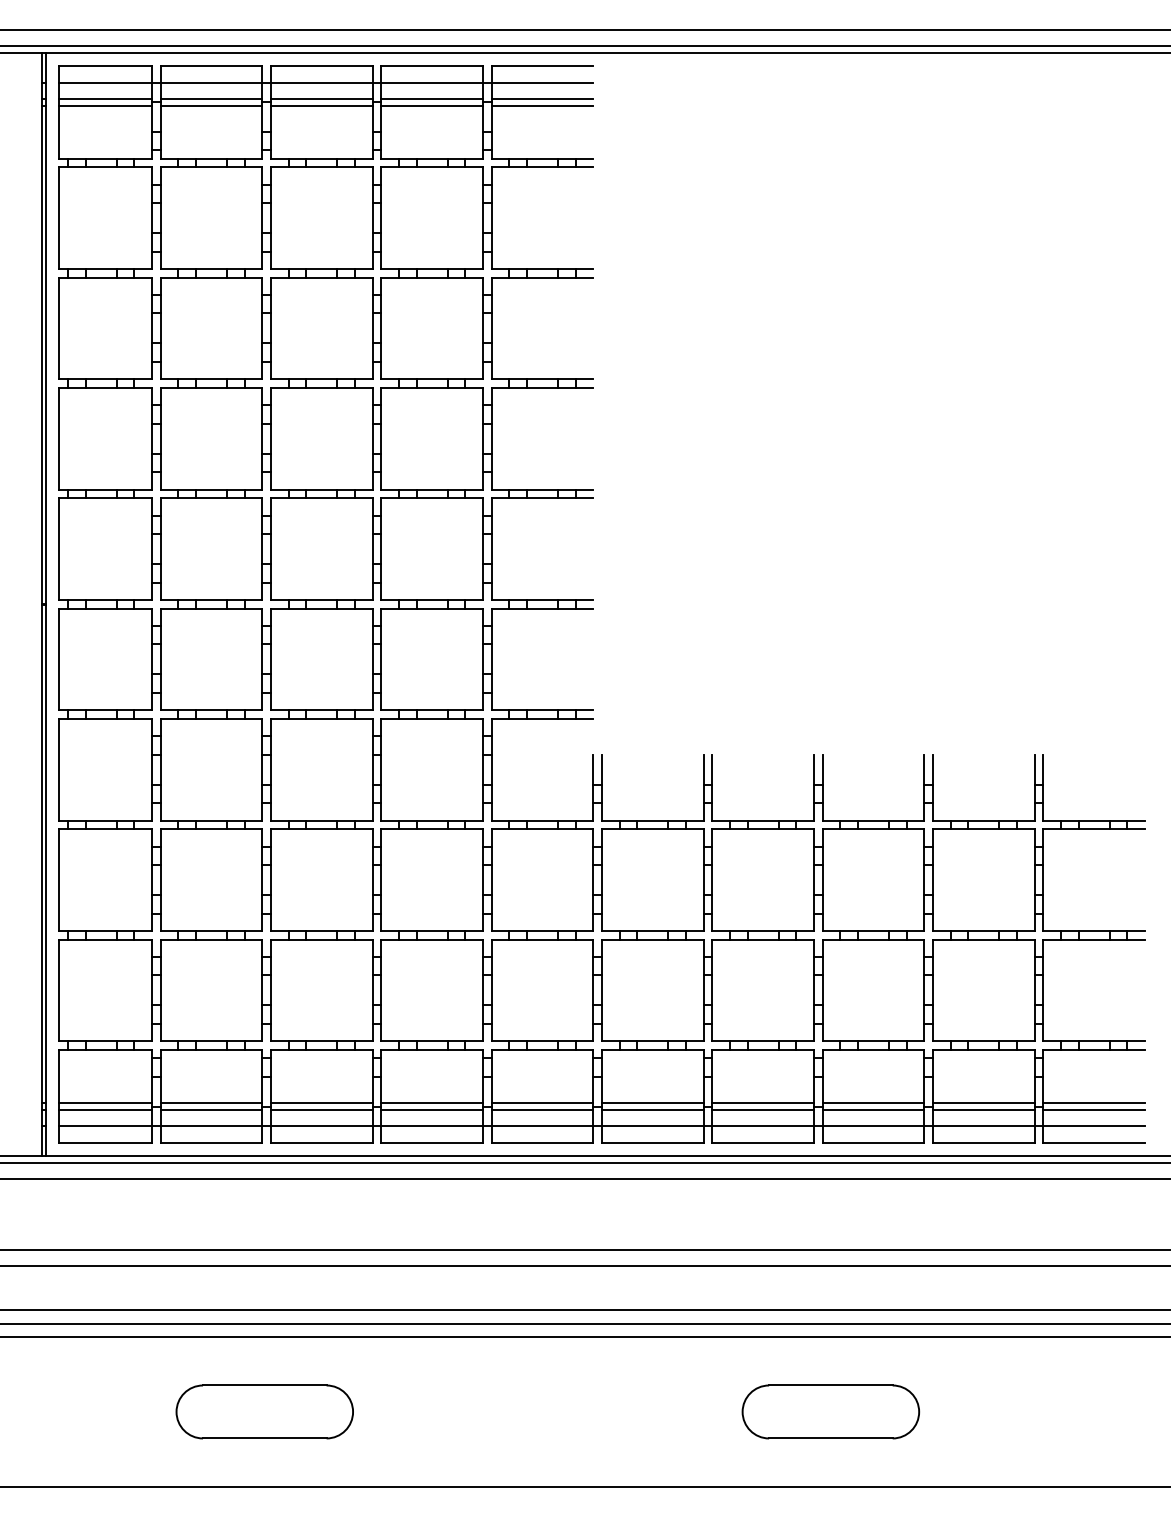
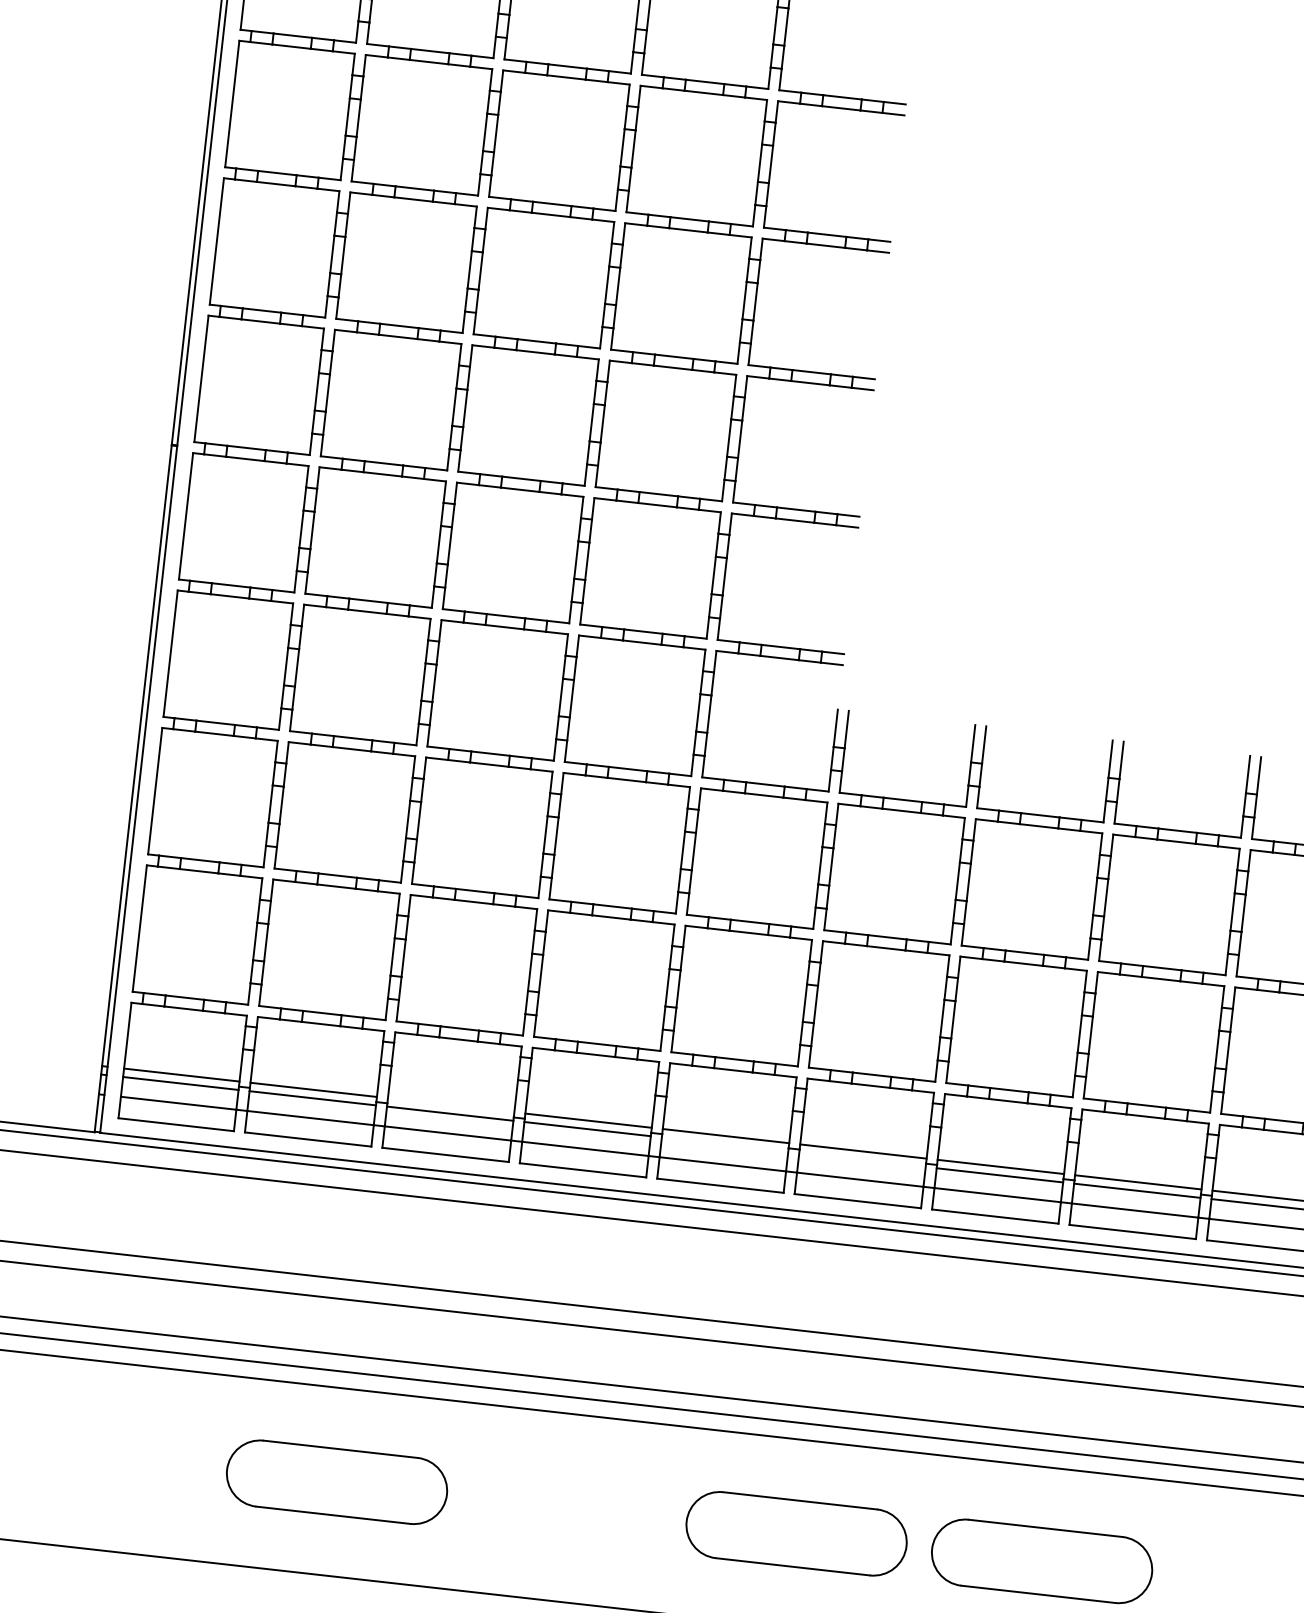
line: (321, 1102) -> (450, 1104), removed
line: (542, 1109) -> (725, 1144), removed
line: (652, 1109) -> (862, 1159), removed
part: (633, 1411) -> (796, 1533), added

